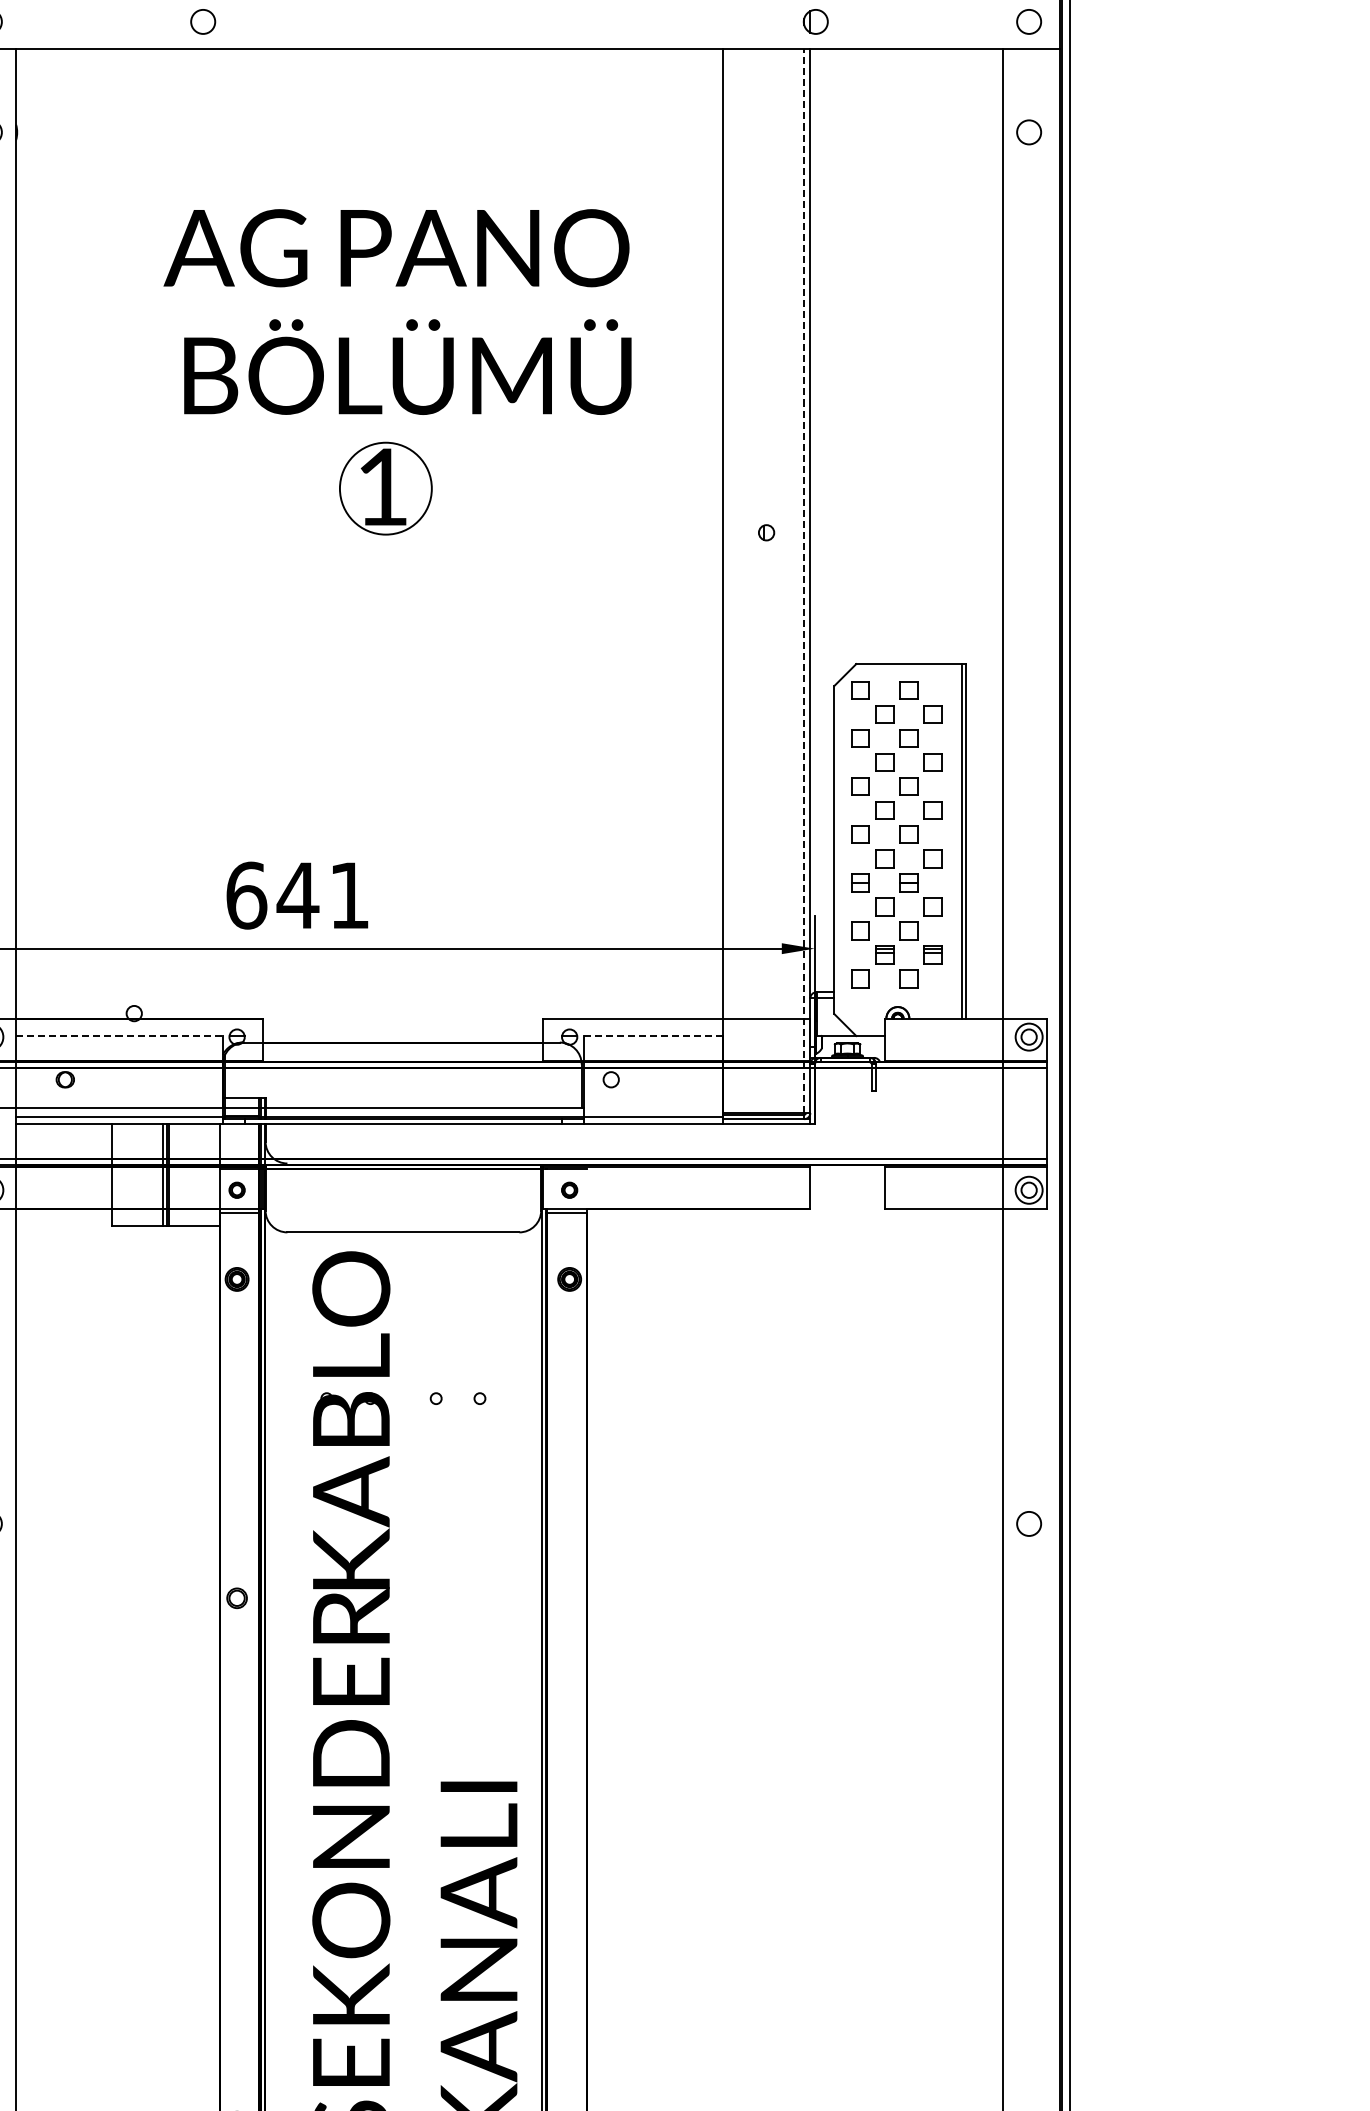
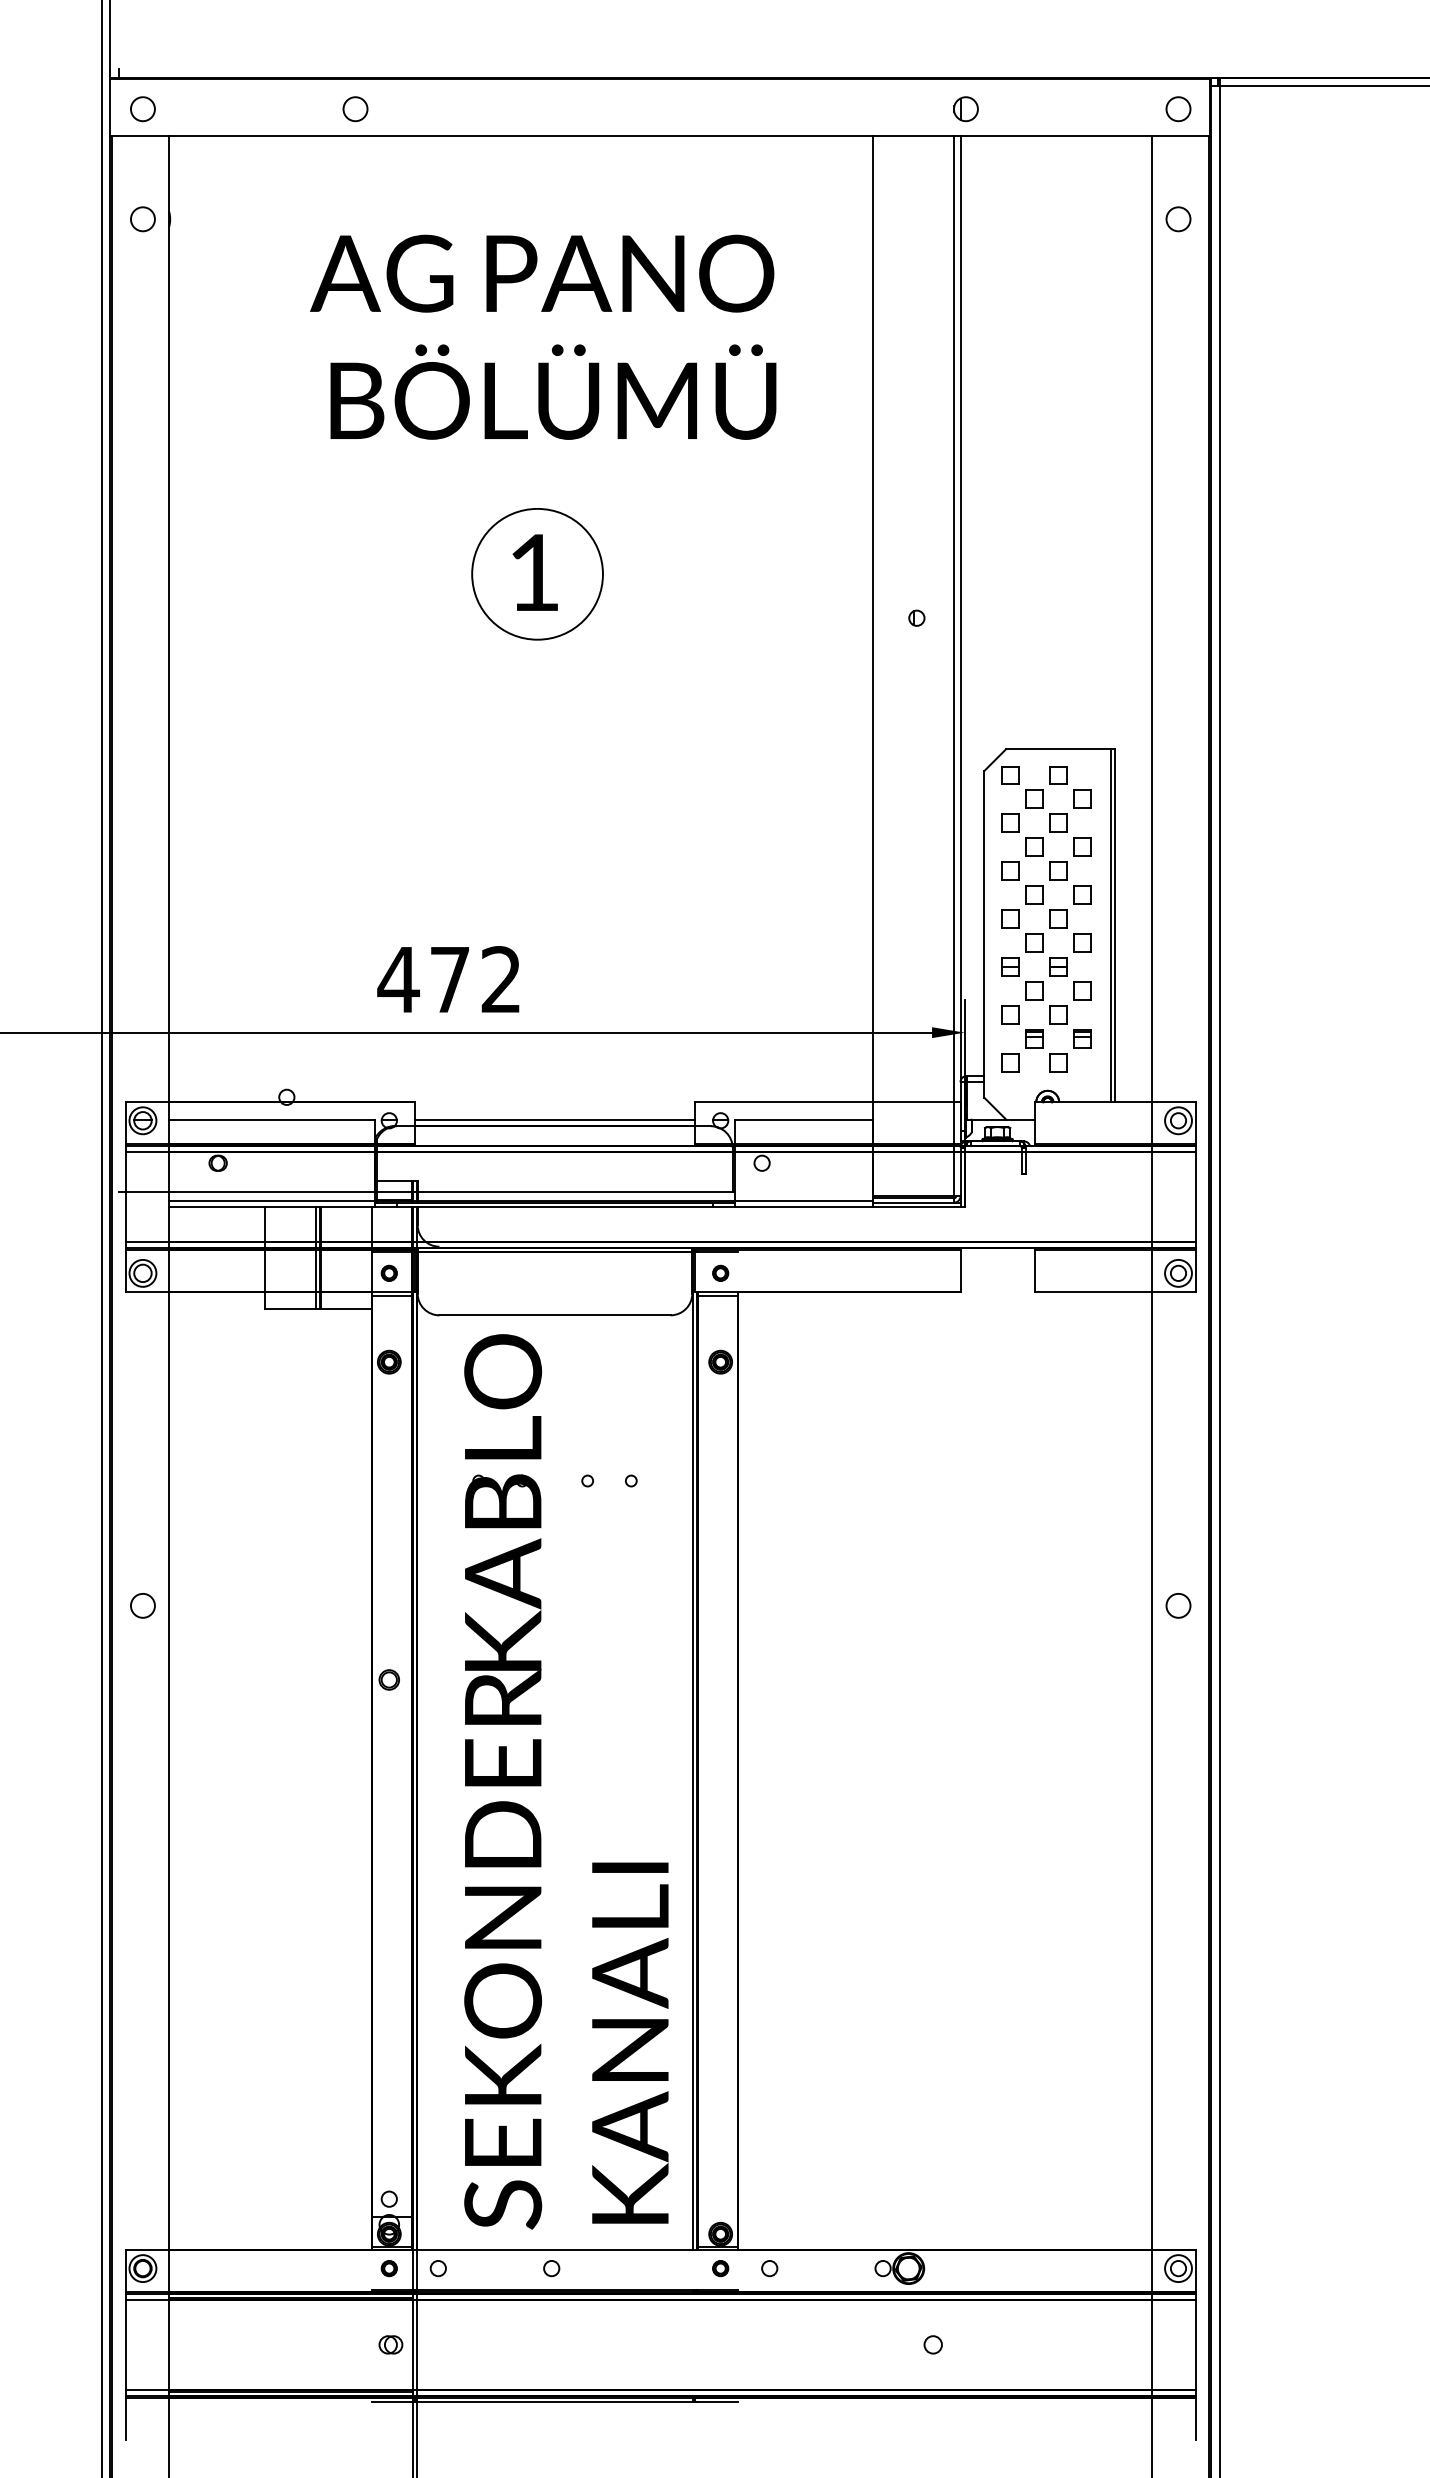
text: (397, 311) -> (543, 336), moved
circle: (385, 487) -> (537, 573), size x1.43
line: (804, 581) -> (954, 666), dashed -> solid
text: (296, 895) -> (448, 979), 641 -> 472
line: (119, 1035) -> (272, 1119), dashed -> solid
line: (402, 1035) -> (554, 1119), added
line: (653, 1035) -> (804, 1119), dashed -> solid

